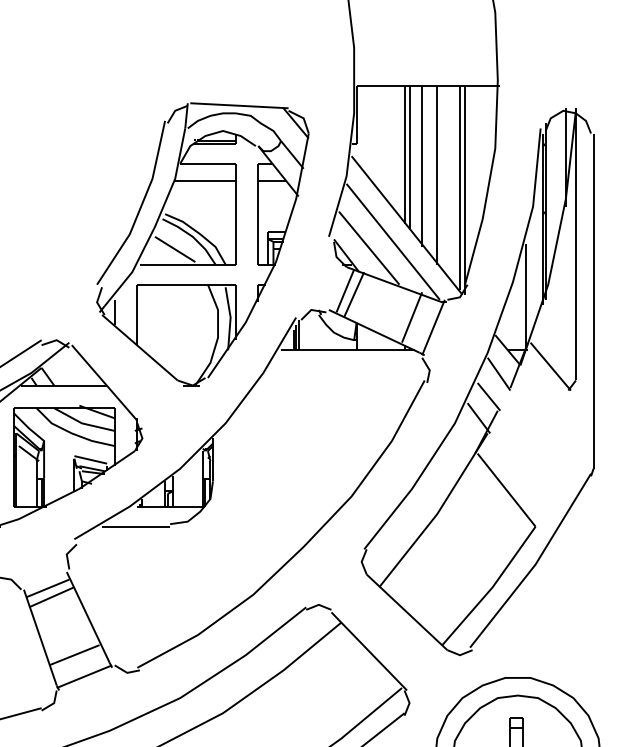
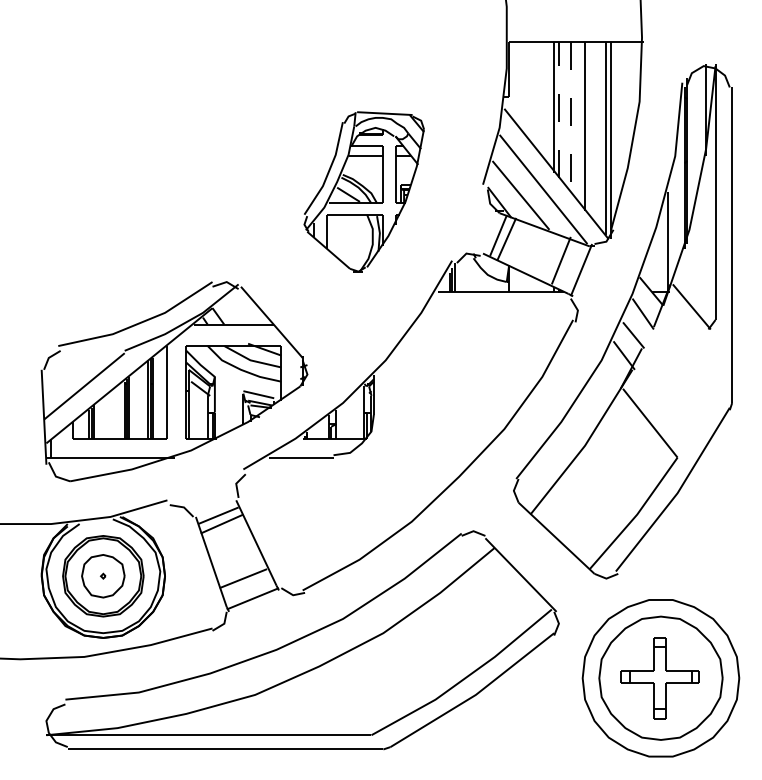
line: (409, 156) -> (558, 109), solid -> dashed
line: (421, 166) -> (570, 118), solid -> dashed
part: (201, 244) -> (363, 191), size x0.6

